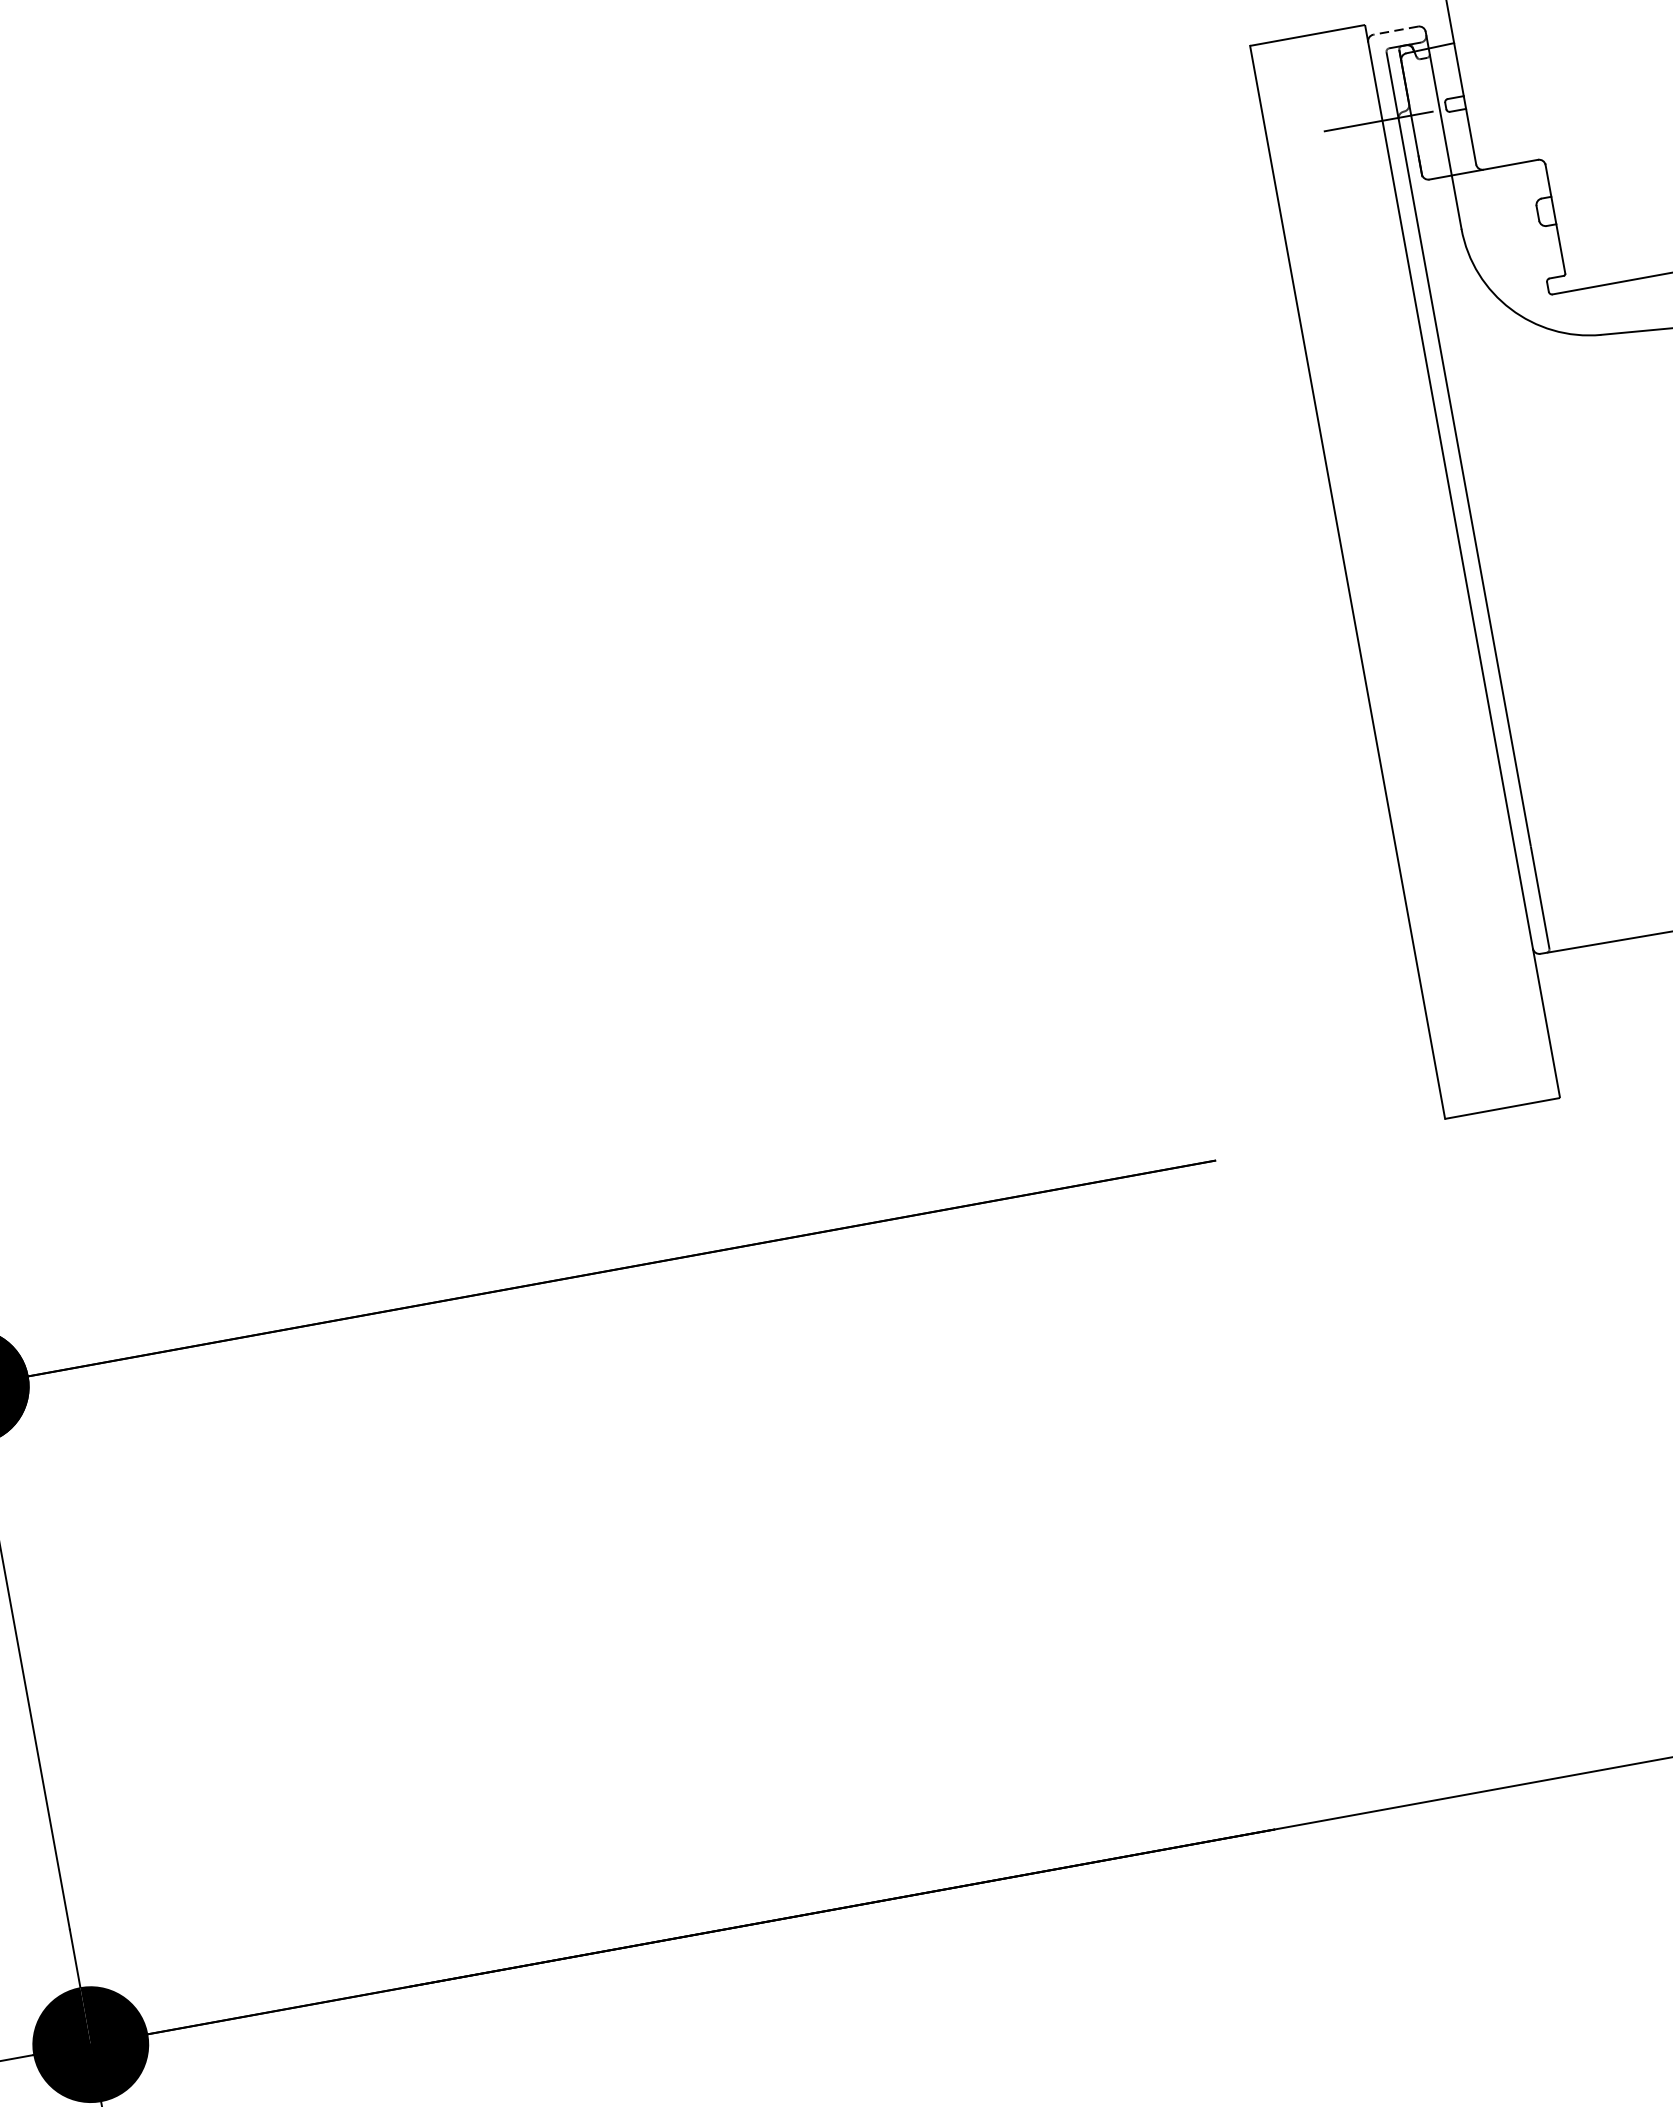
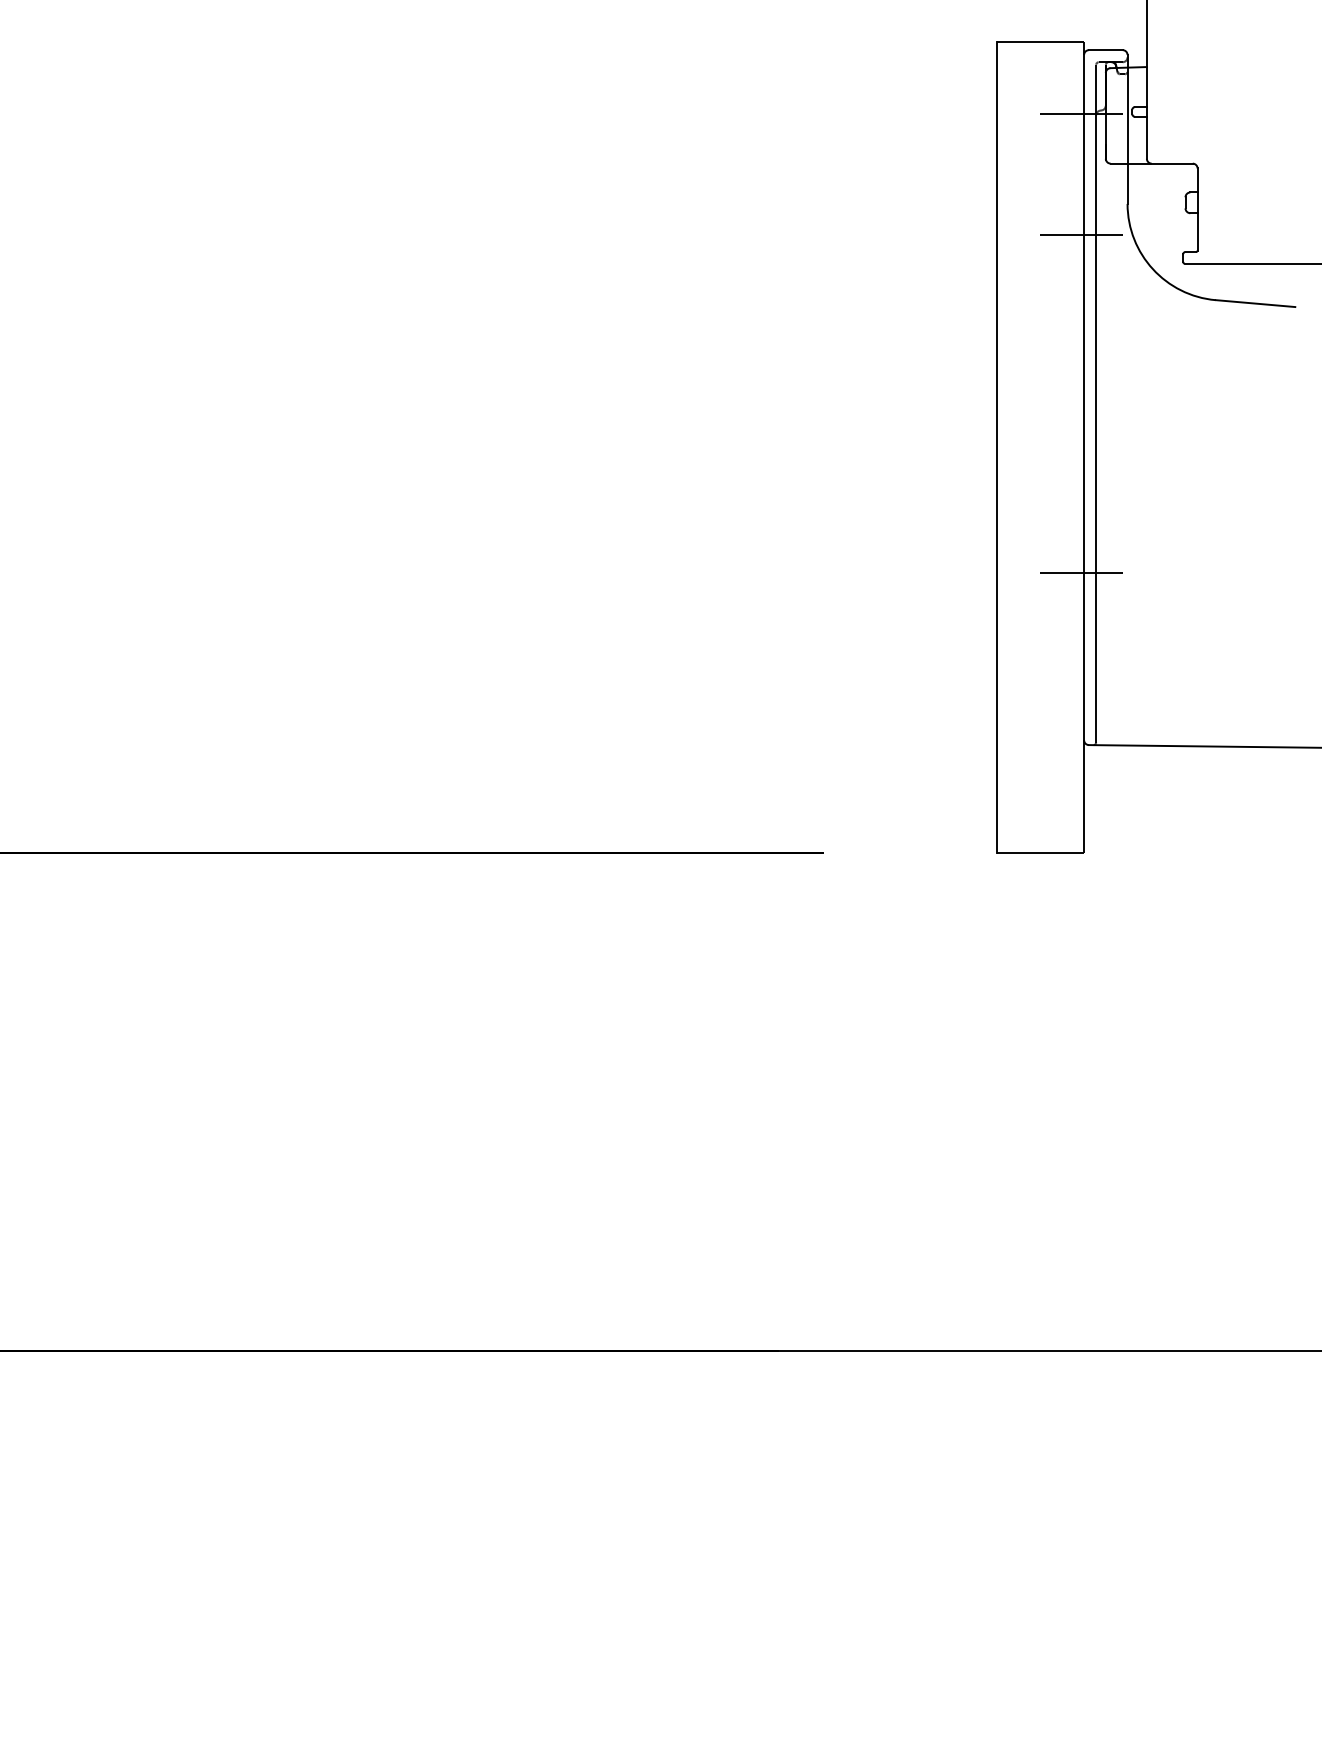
line: (1395, 31) -> (1105, 50), dashed -> solid
line: (1406, 281) -> (1080, 235), added
line: (1488, 728) -> (1080, 573), added

